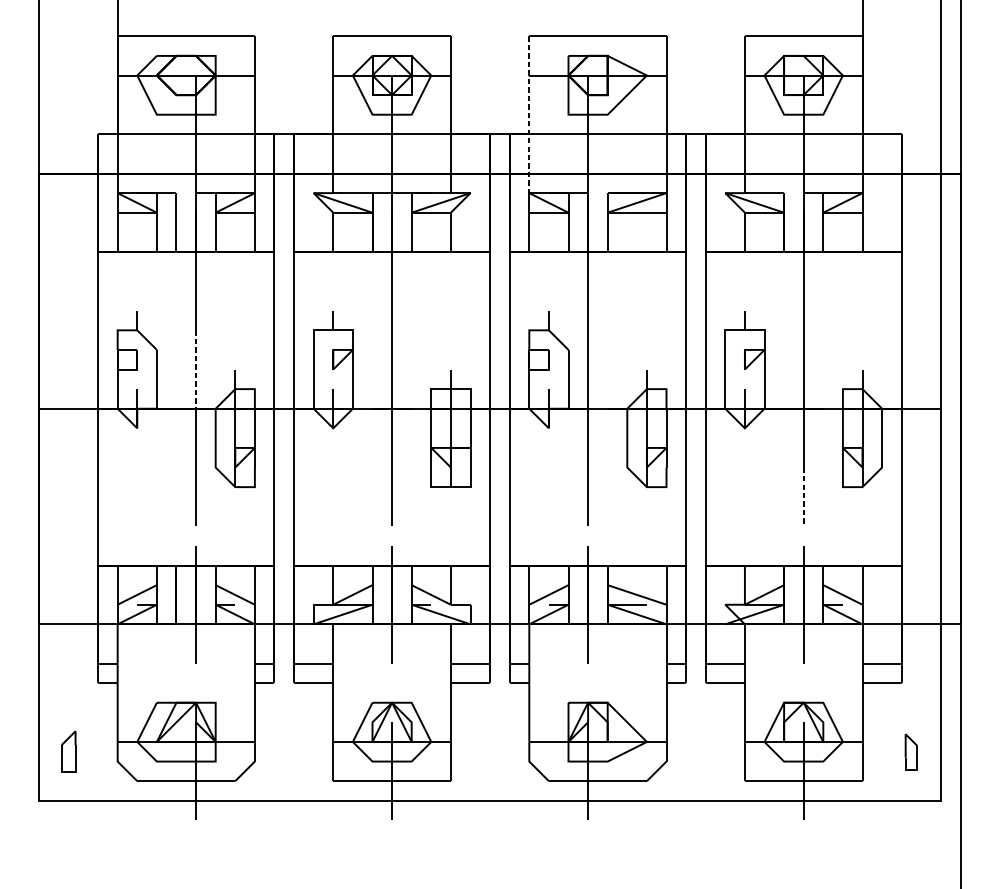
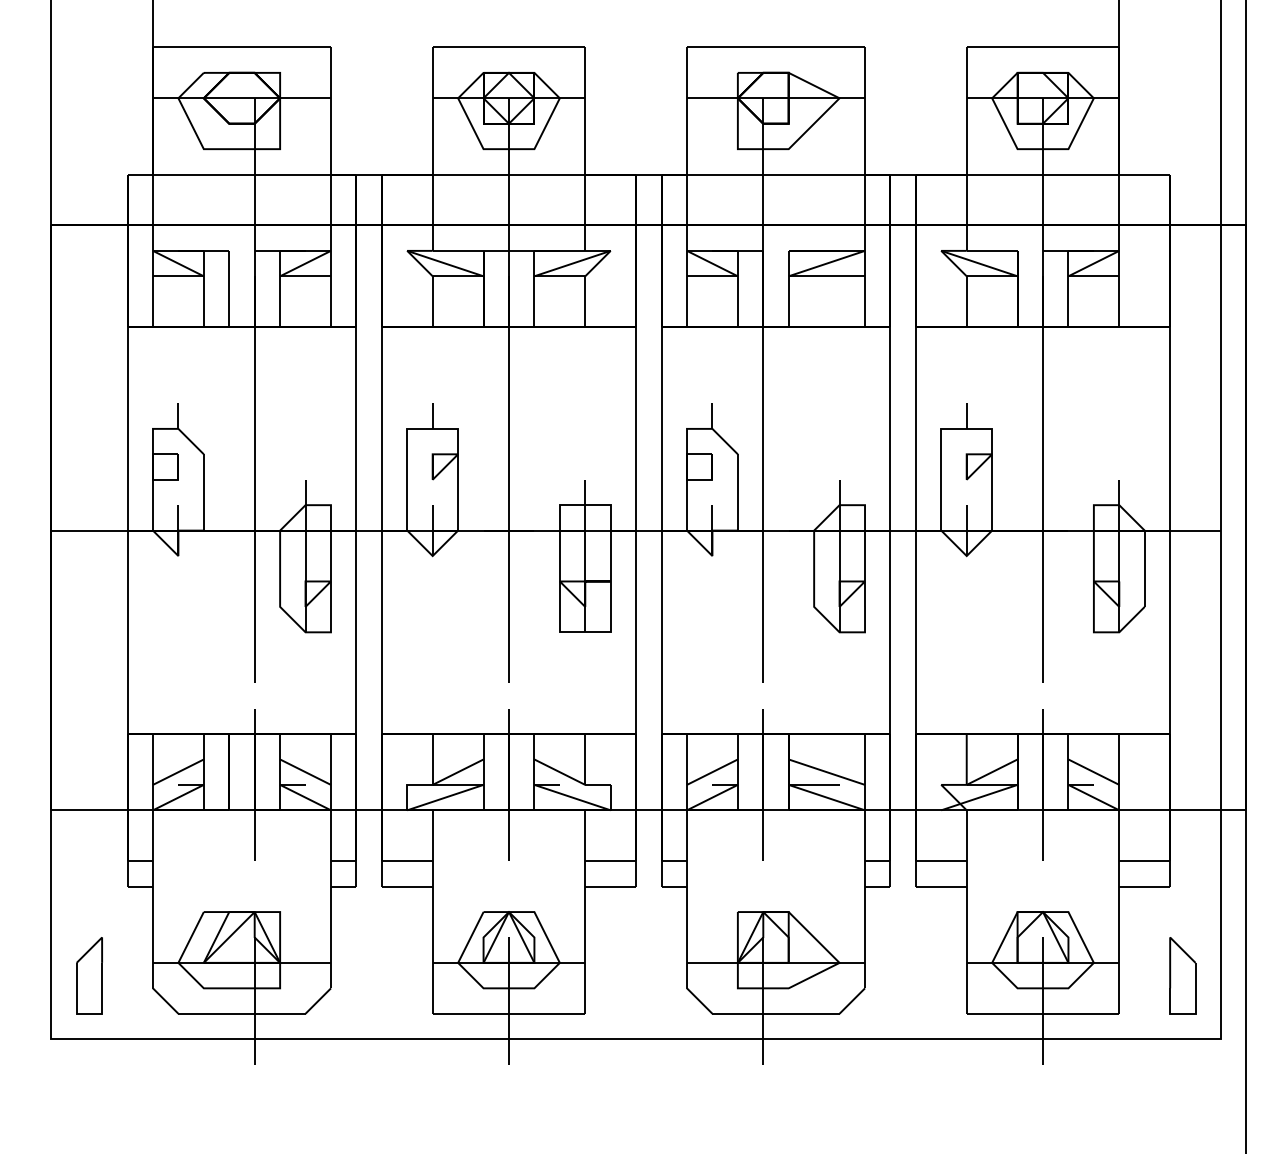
line: (529, 114) -> (687, 149), dashed -> solid
line: (195, 369) -> (254, 479), dashed -> solid
line: (804, 497) -> (1043, 645), dashed -> solid
part: (68, 751) -> (89, 975), size x1.43
part: (911, 751) -> (1182, 975), size x1.67

